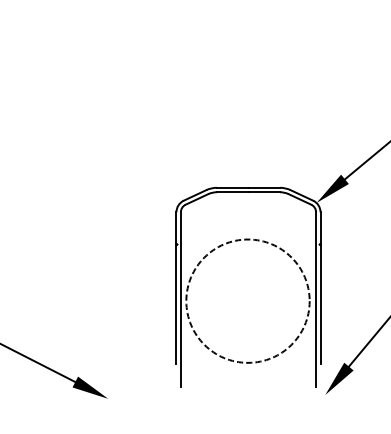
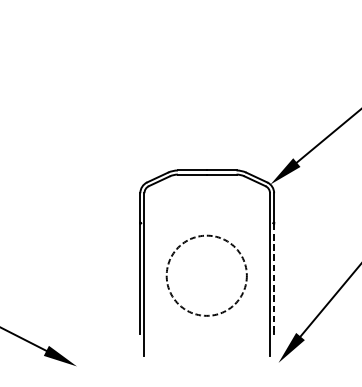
circle: (247, 300) -> (206, 275), size x0.7
line: (320, 303) -> (274, 277), solid -> dashed

